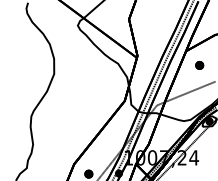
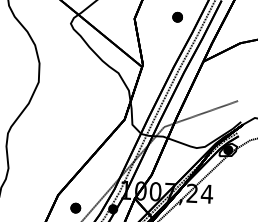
part: (199, 65) -> (177, 17), moved

